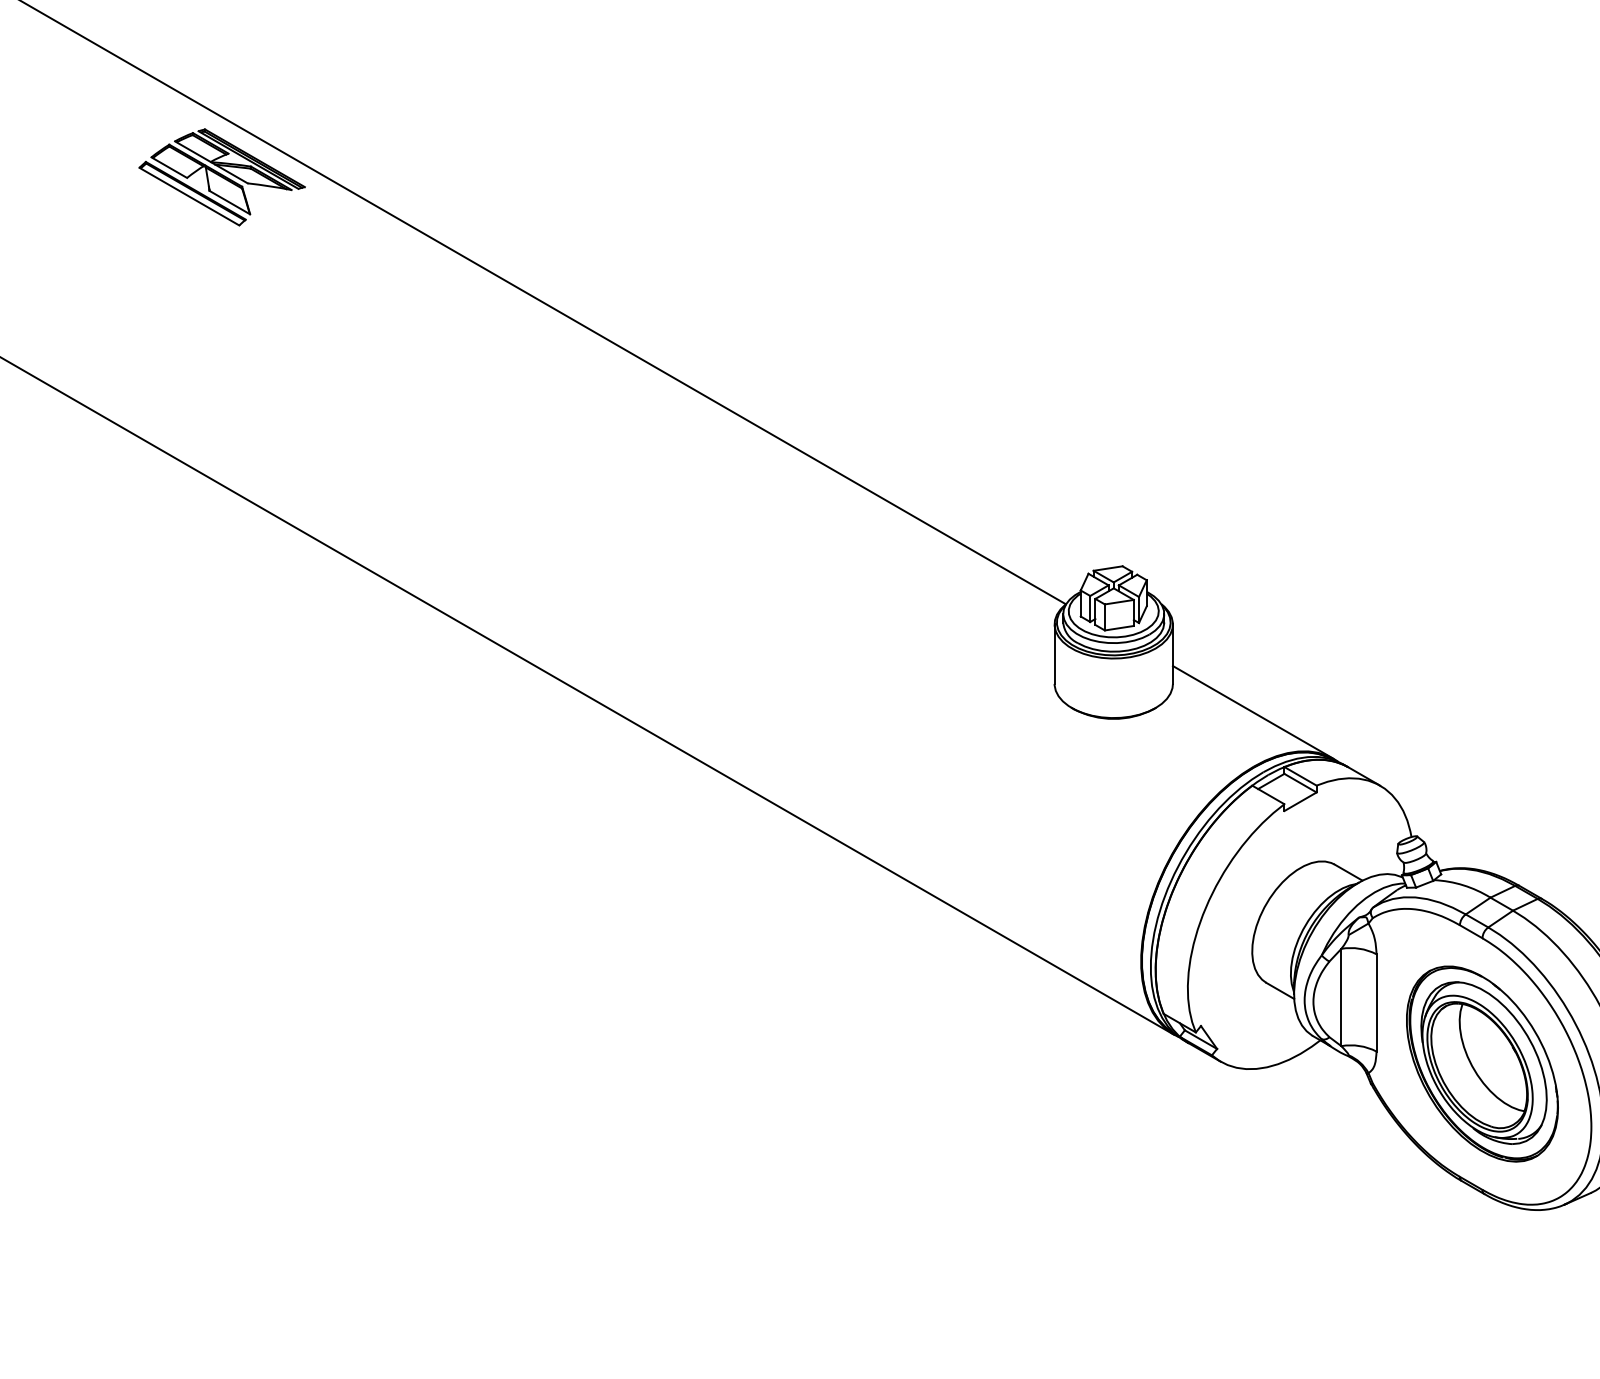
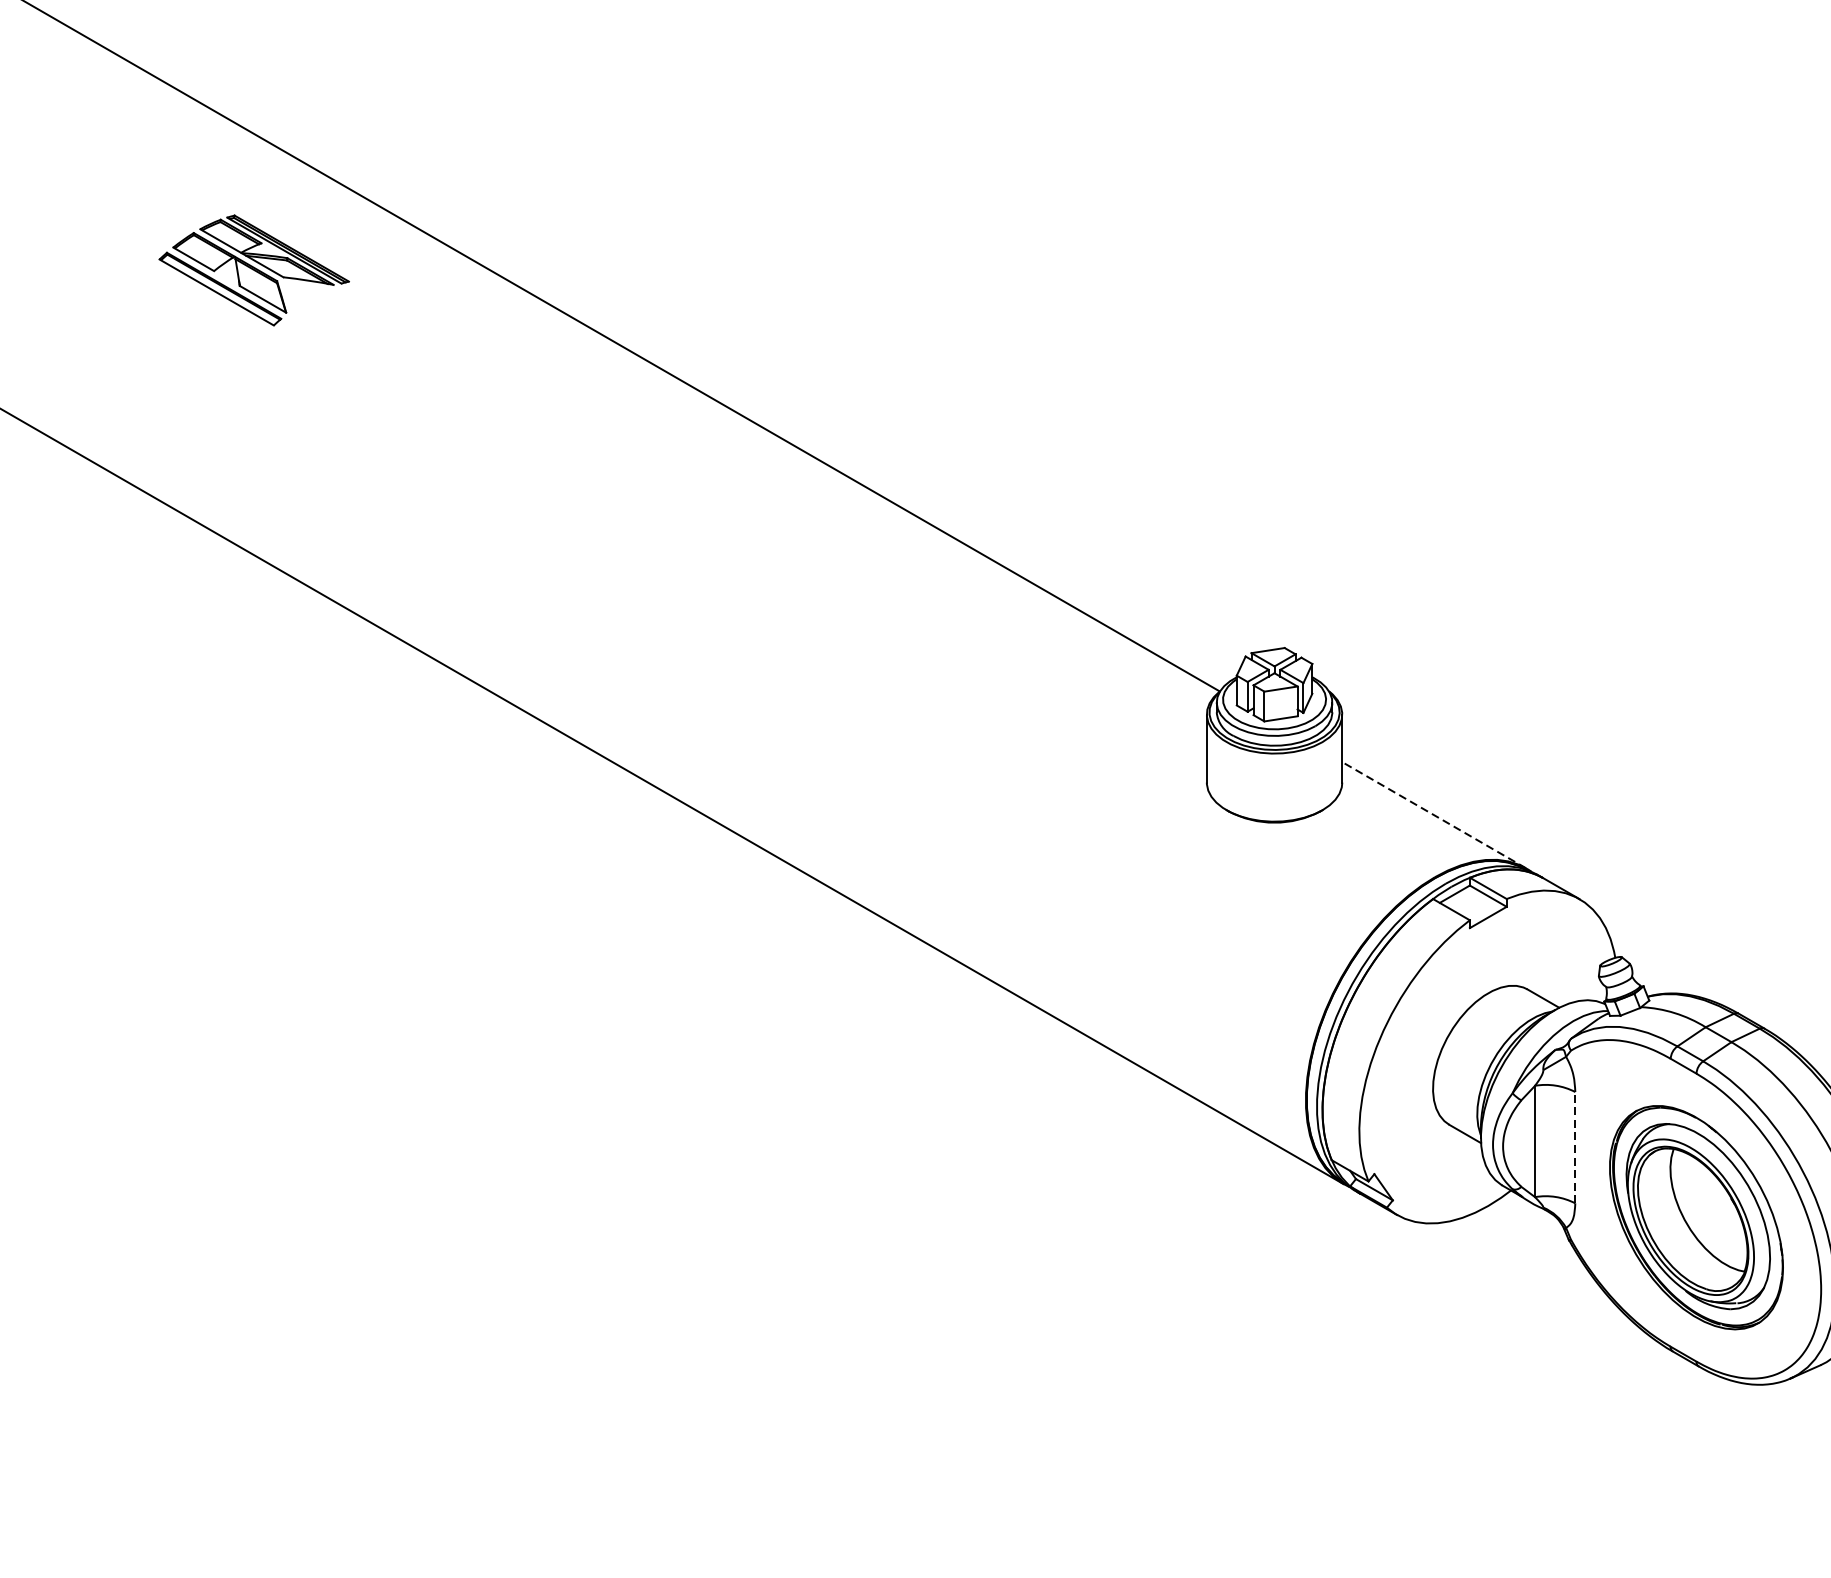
part: (221, 177) -> (253, 270), moved
line: (1253, 712) -> (1434, 815), solid -> dashed
line: (1376, 1002) -> (1575, 1147), solid -> dashed

